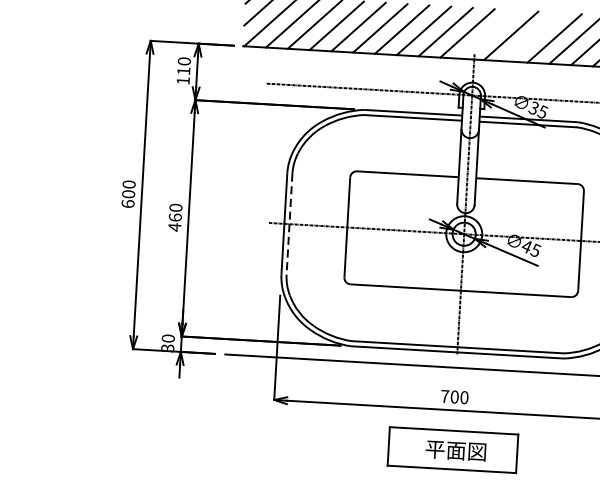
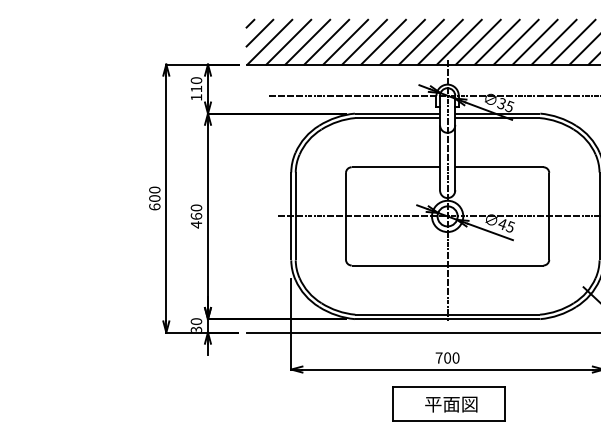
line: (489, 33) -> (459, 41), added
line: (533, 36) -> (497, 41), added
line: (289, 224) -> (295, 216), dashed -> solid

